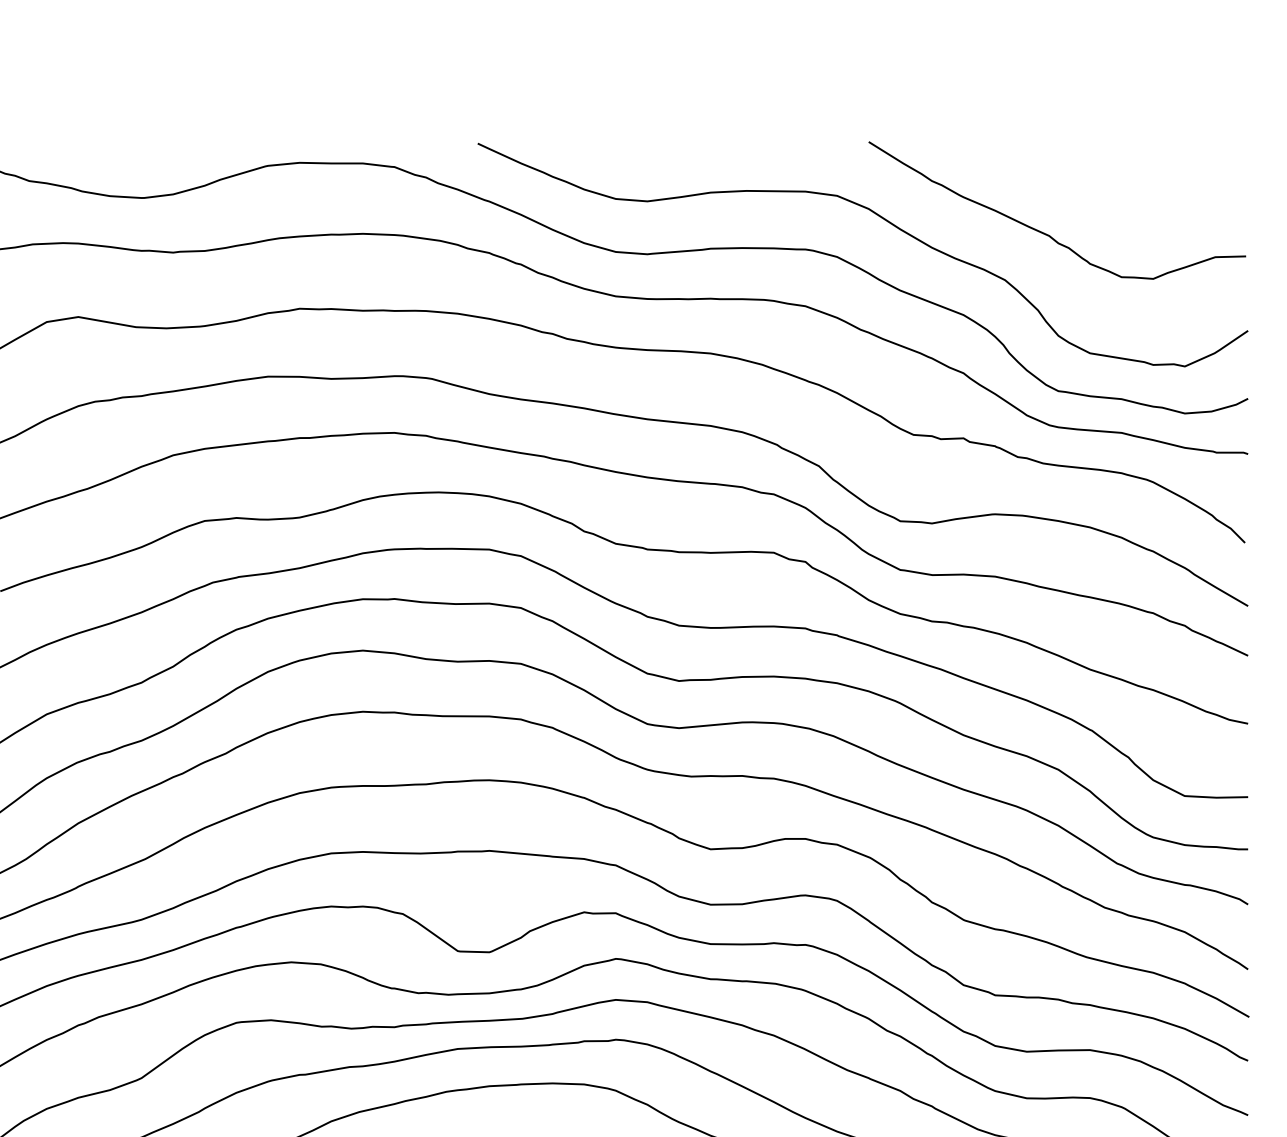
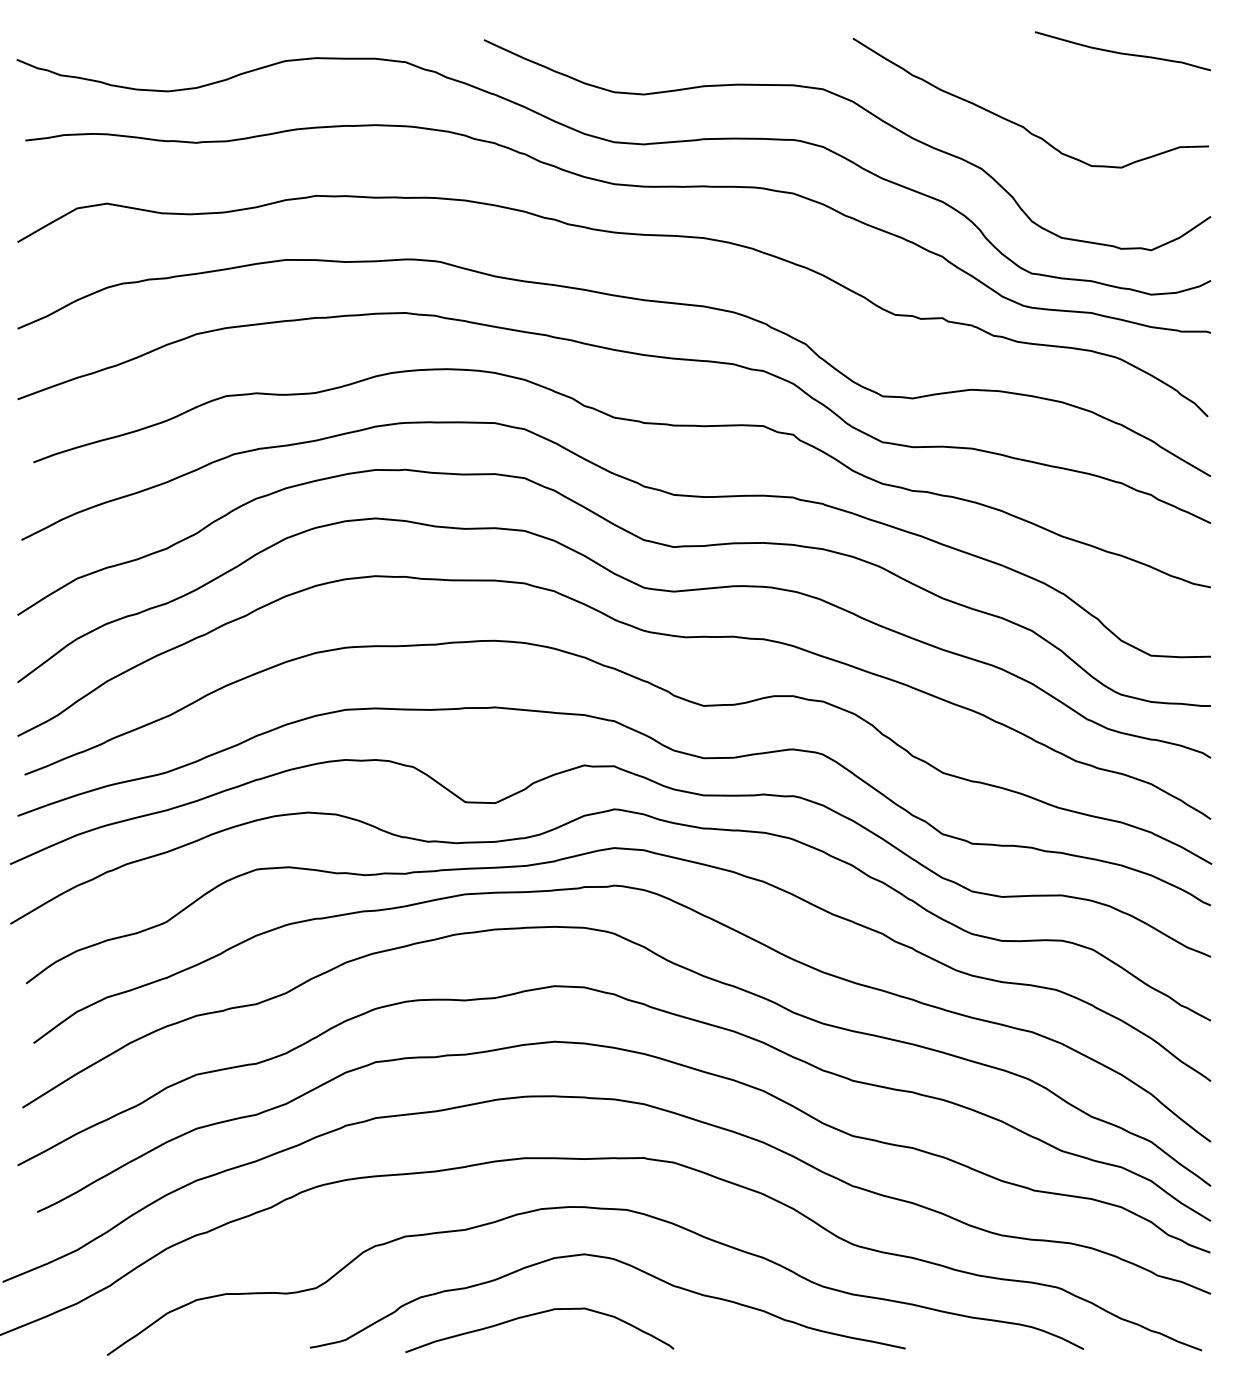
curve: (1154, 156) -> (1122, 52), added

